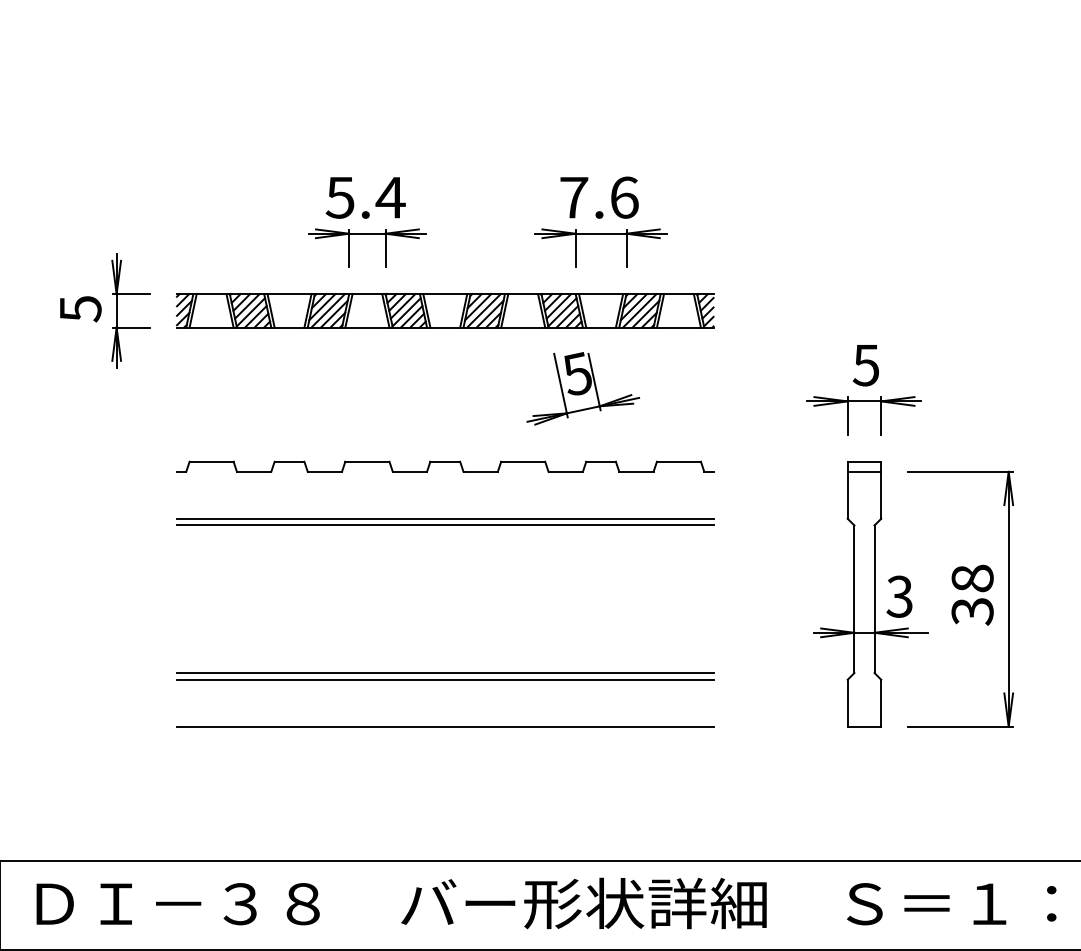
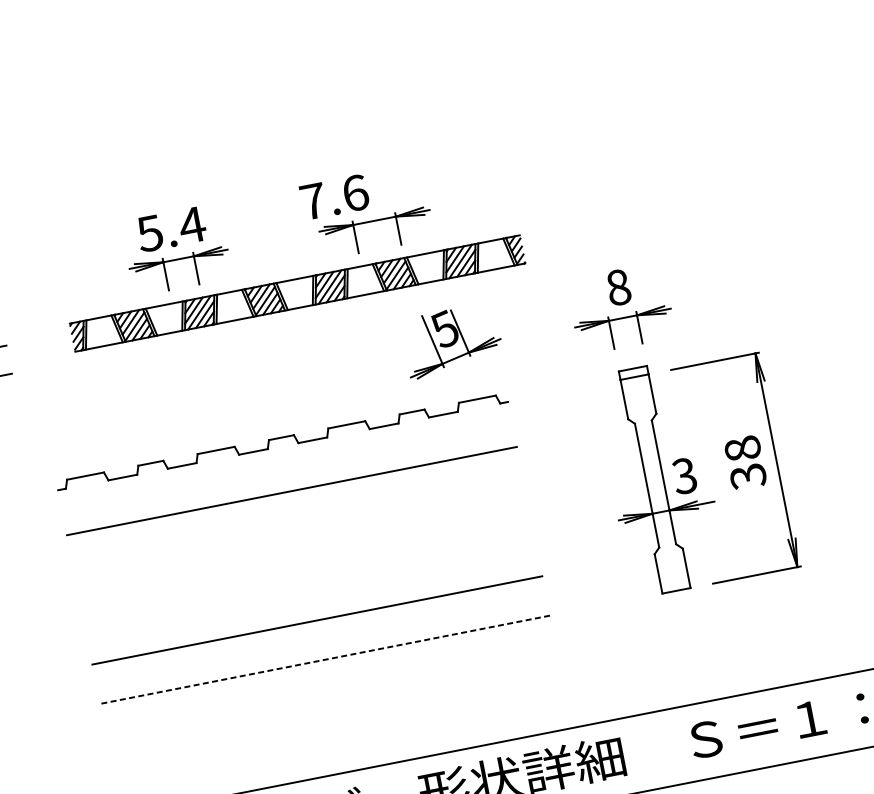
text: (599, 197) -> (334, 197), moved
part: (444, 310) -> (296, 293), moved
text: (865, 365) -> (617, 287), 5 -> 8
part: (583, 388) -> (452, 340), moved
line: (445, 518) -> (290, 485), removed
line: (445, 673) -> (316, 615), removed
line: (444, 726) -> (324, 659), solid -> dashed

